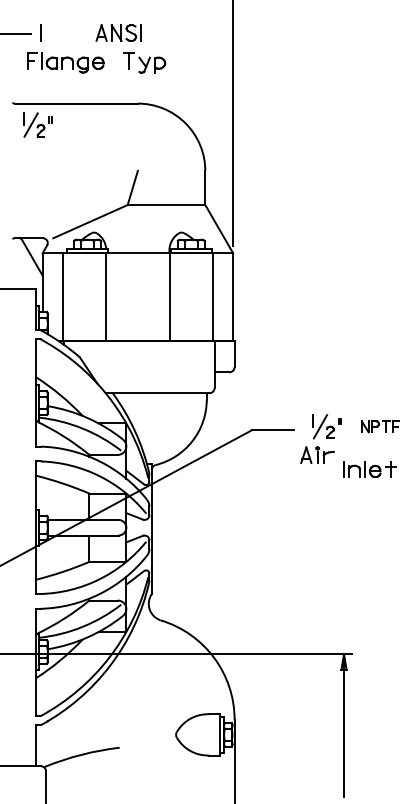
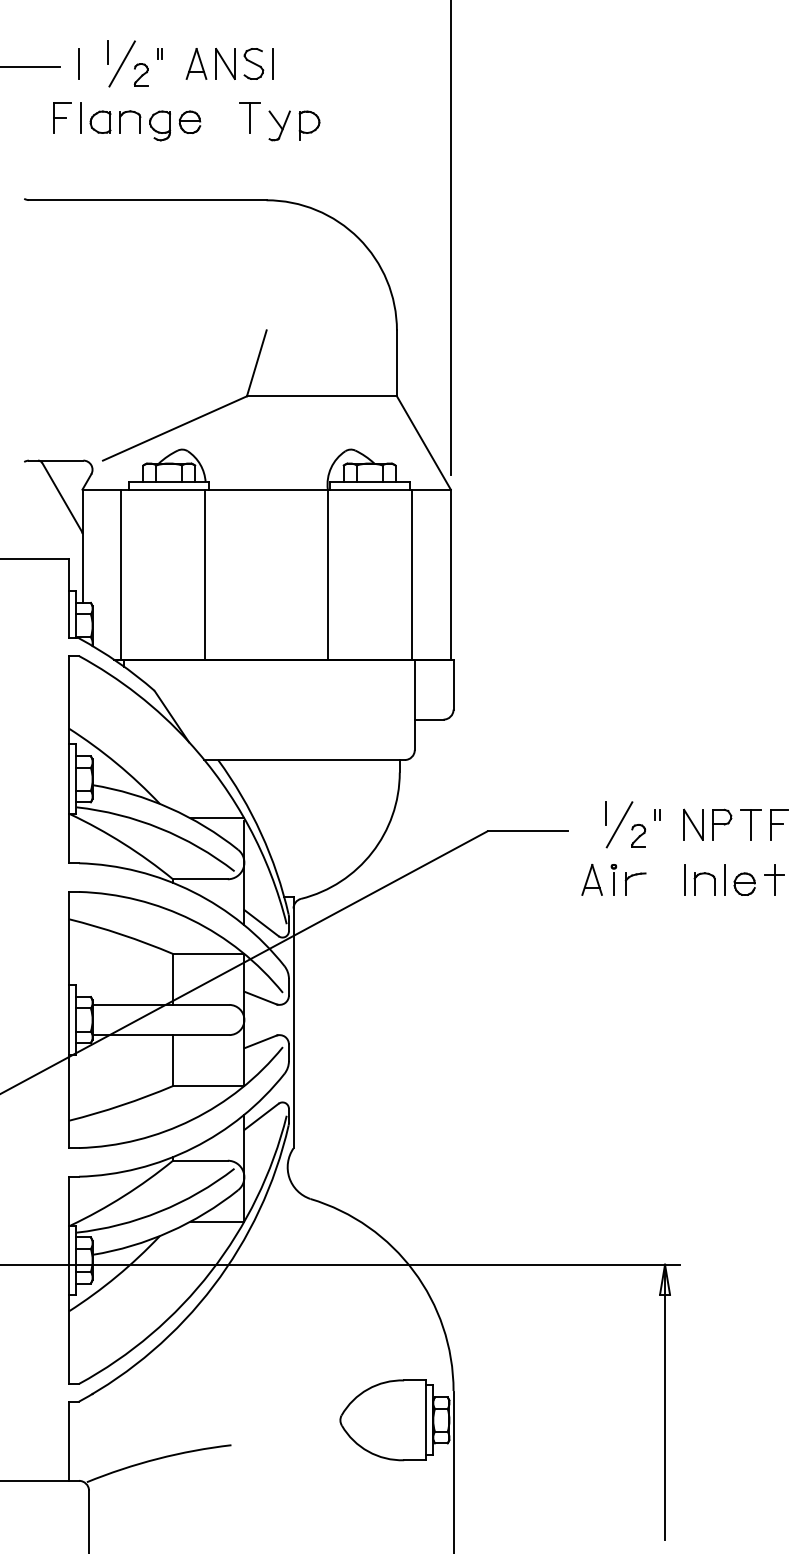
part: (37, 124) -> (134, 62), moved
part: (380, 426) -> (735, 824), size x1.43
part: (369, 469) -> (733, 880), moved

